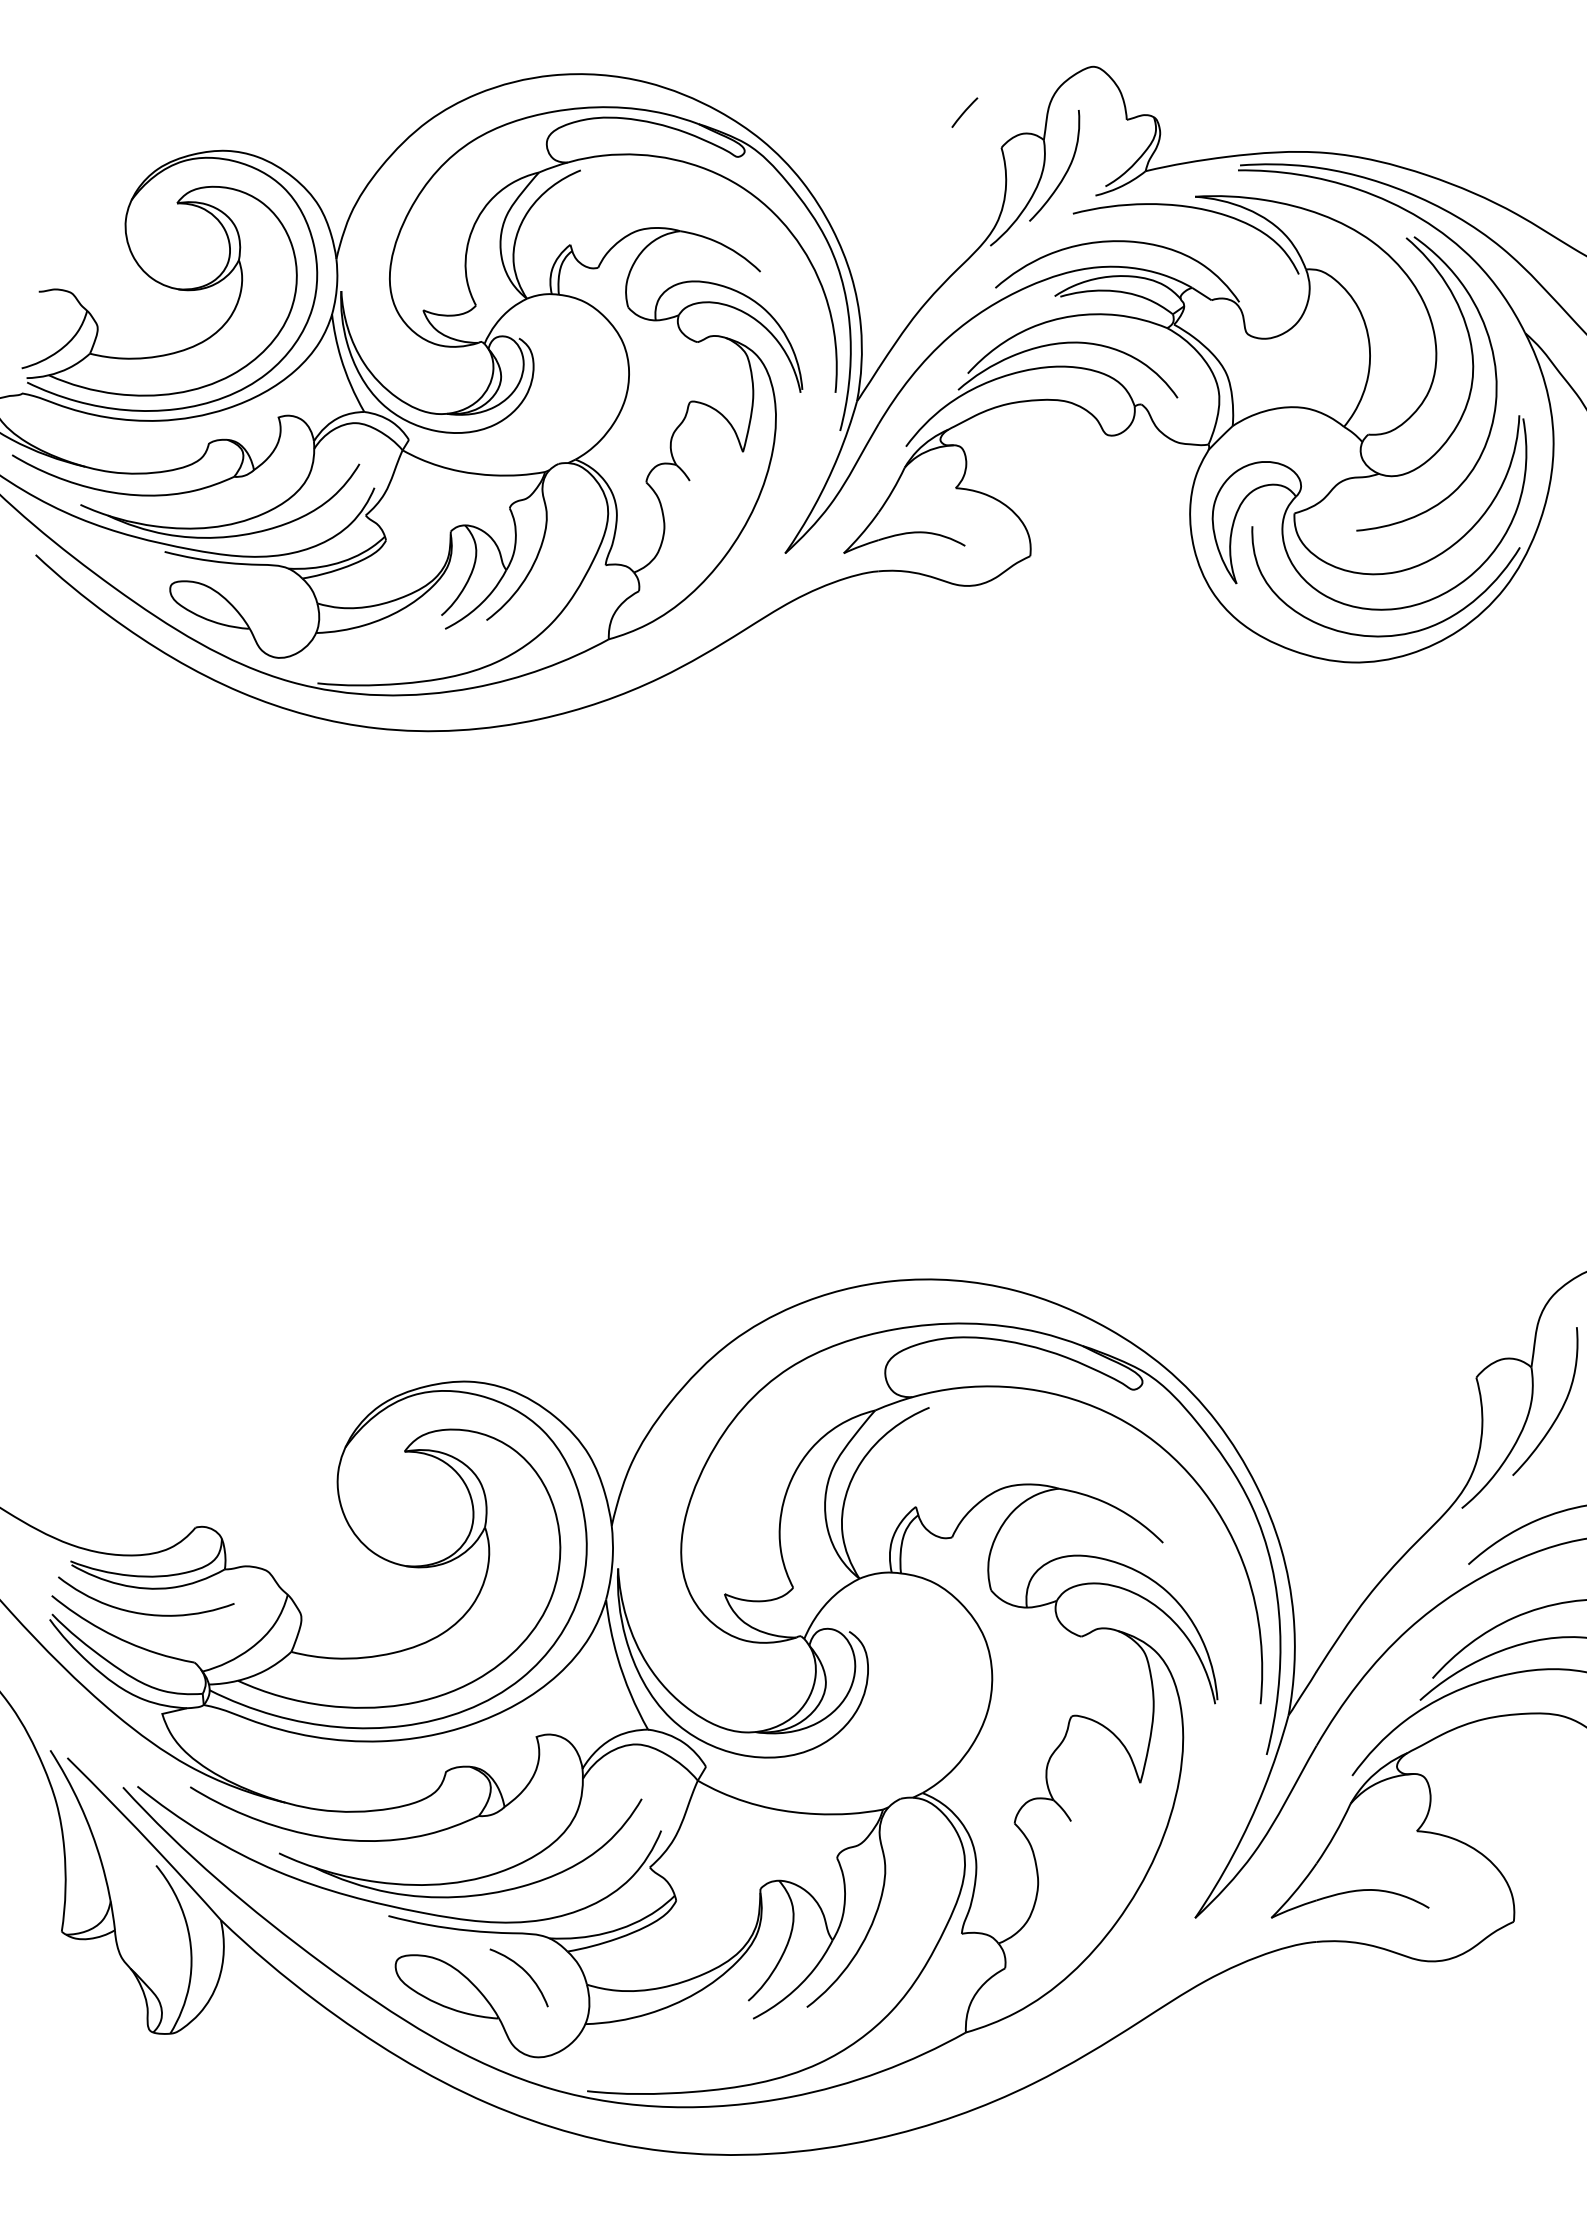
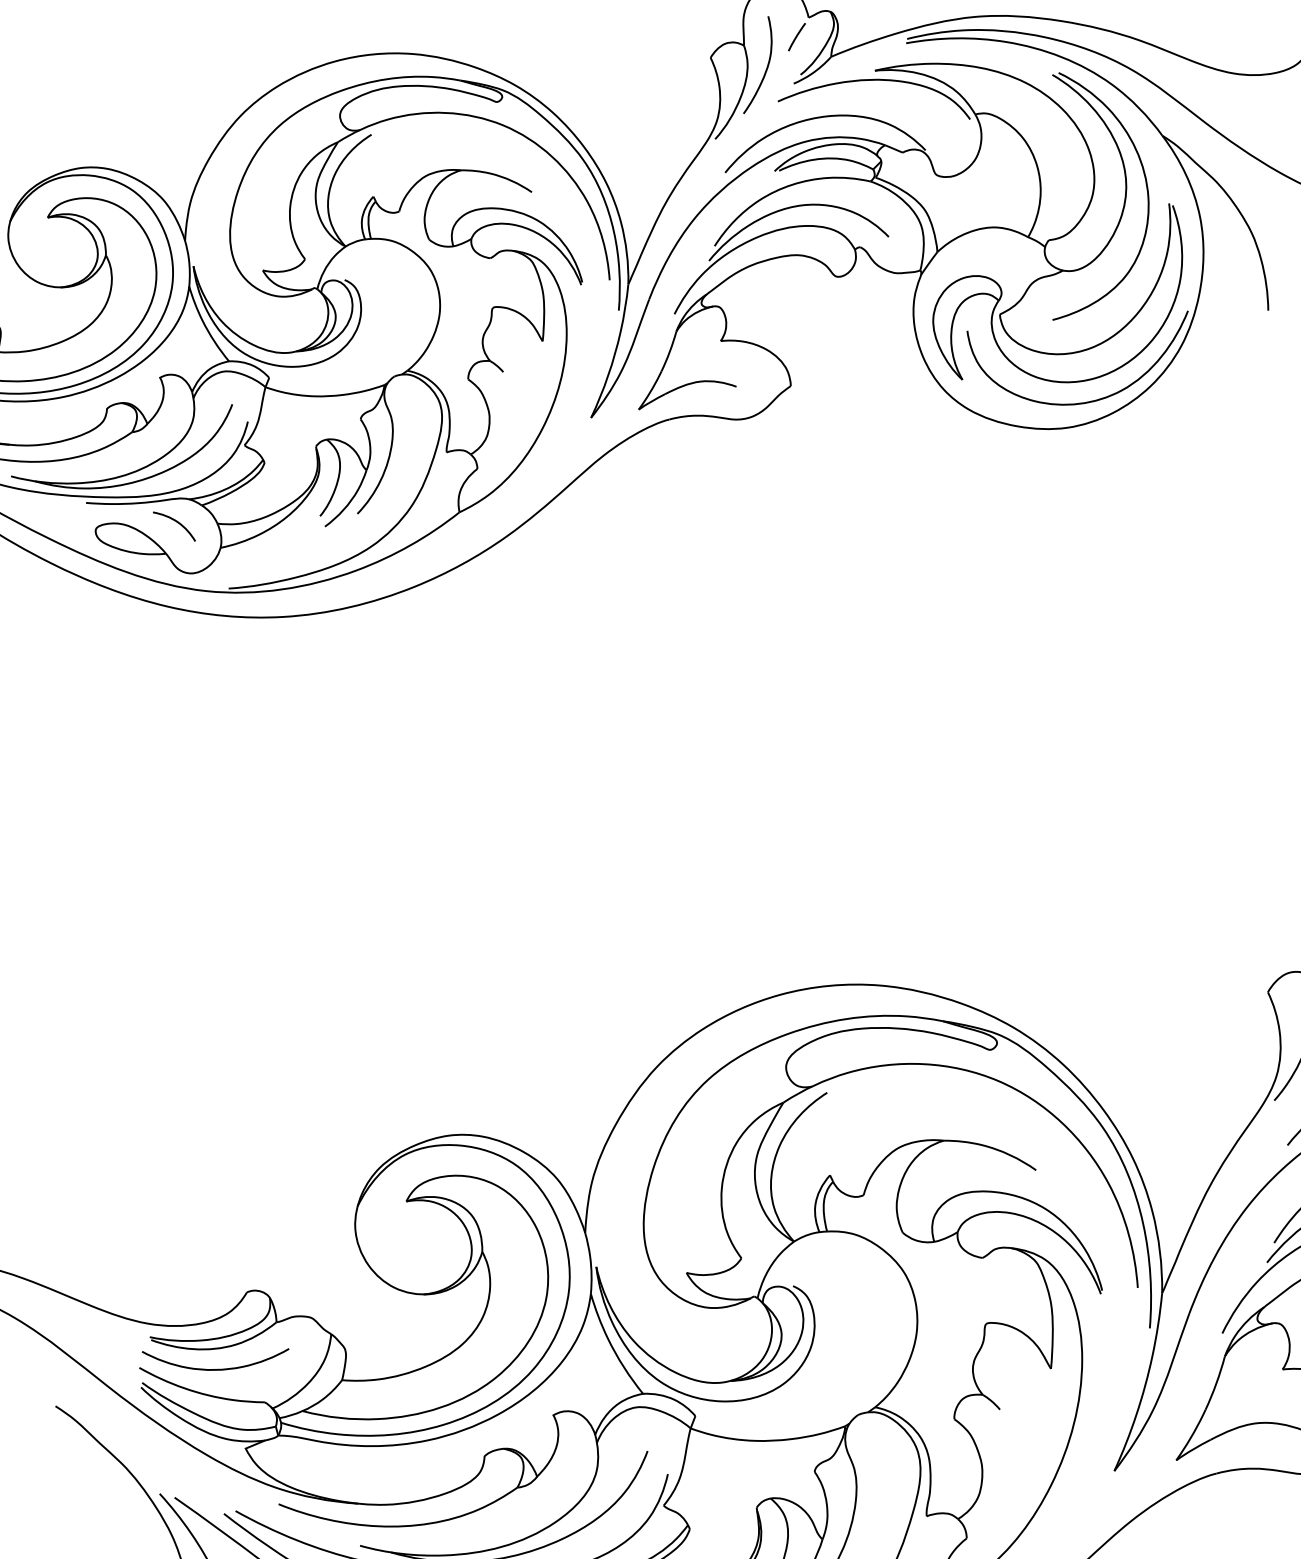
line: (964, 112) -> (796, 37), moved
curve: (269, 594) -> (177, 523), added

